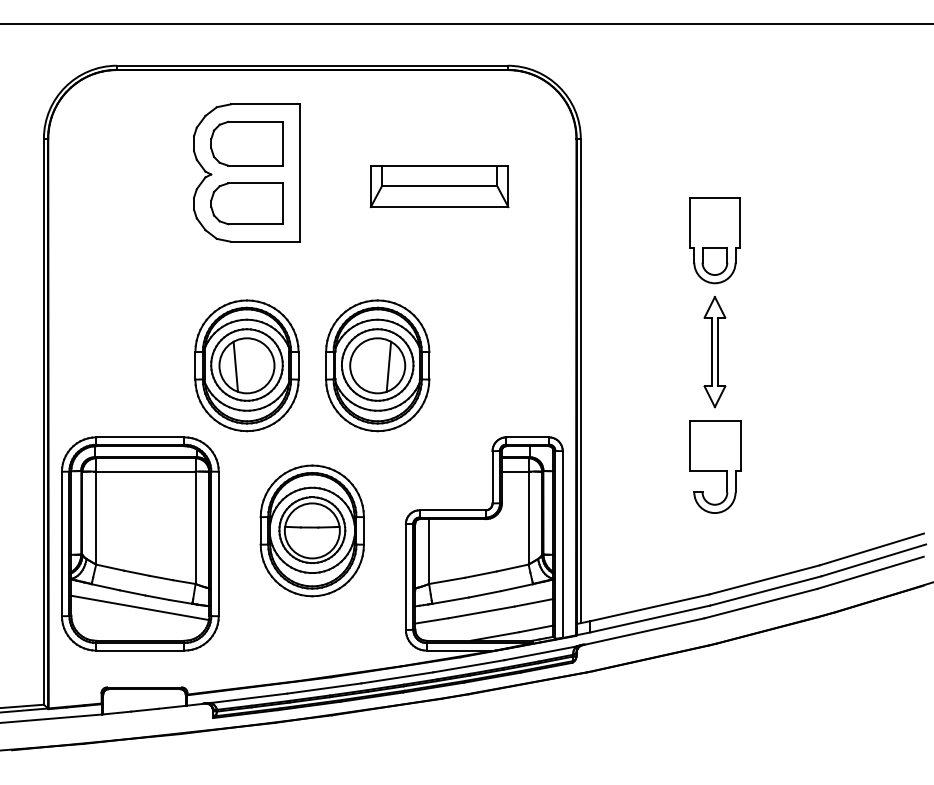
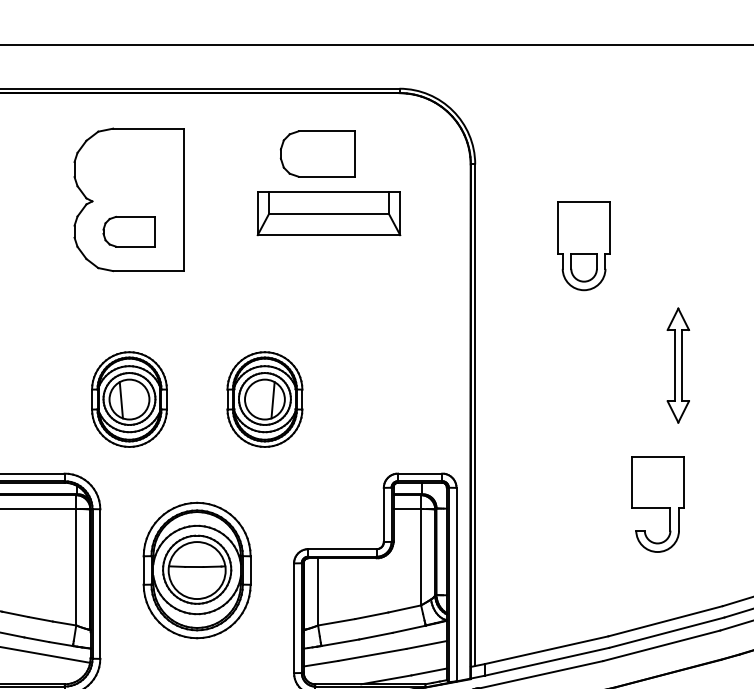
part: (246, 143) -> (317, 153), moved
part: (246, 203) -> (128, 231), size x0.7
part: (714, 240) -> (583, 245), moved
part: (714, 352) -> (677, 366), moved
part: (246, 365) -> (128, 399), size x0.7
part: (377, 365) -> (264, 399), size x0.7
part: (715, 466) -> (658, 503), moved

